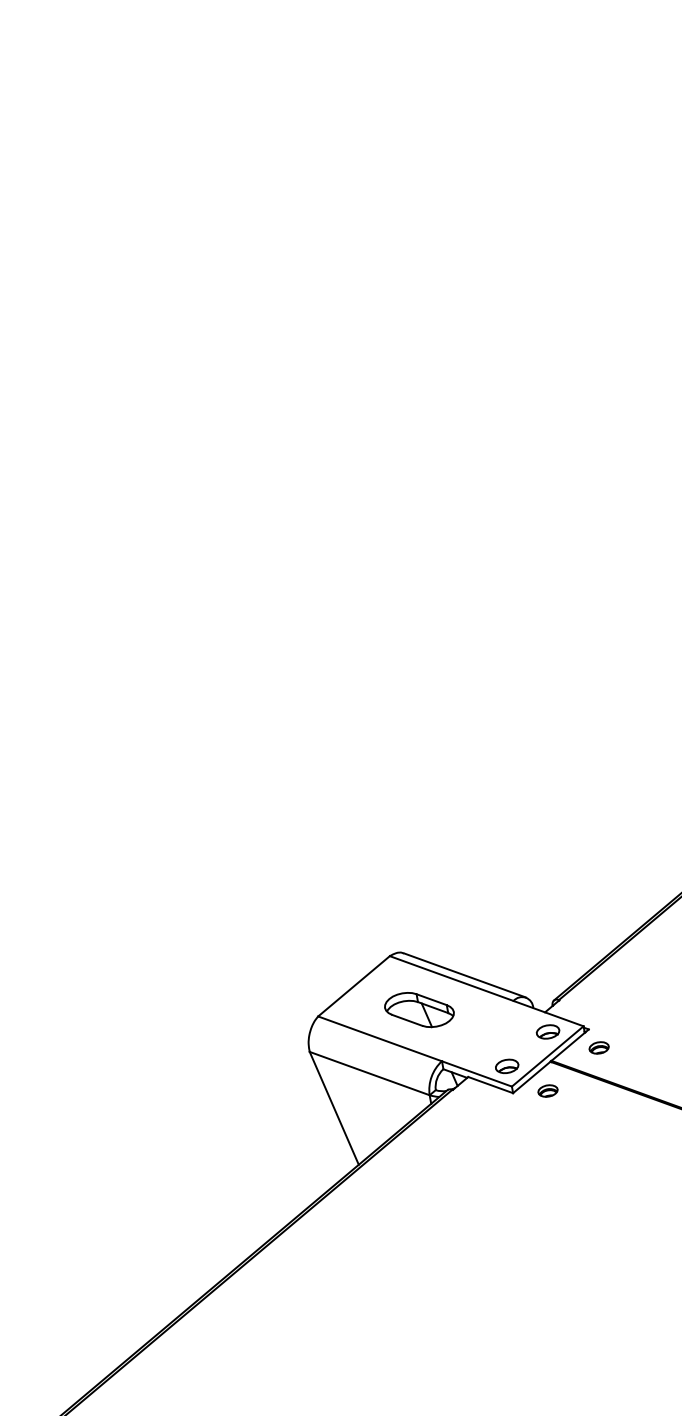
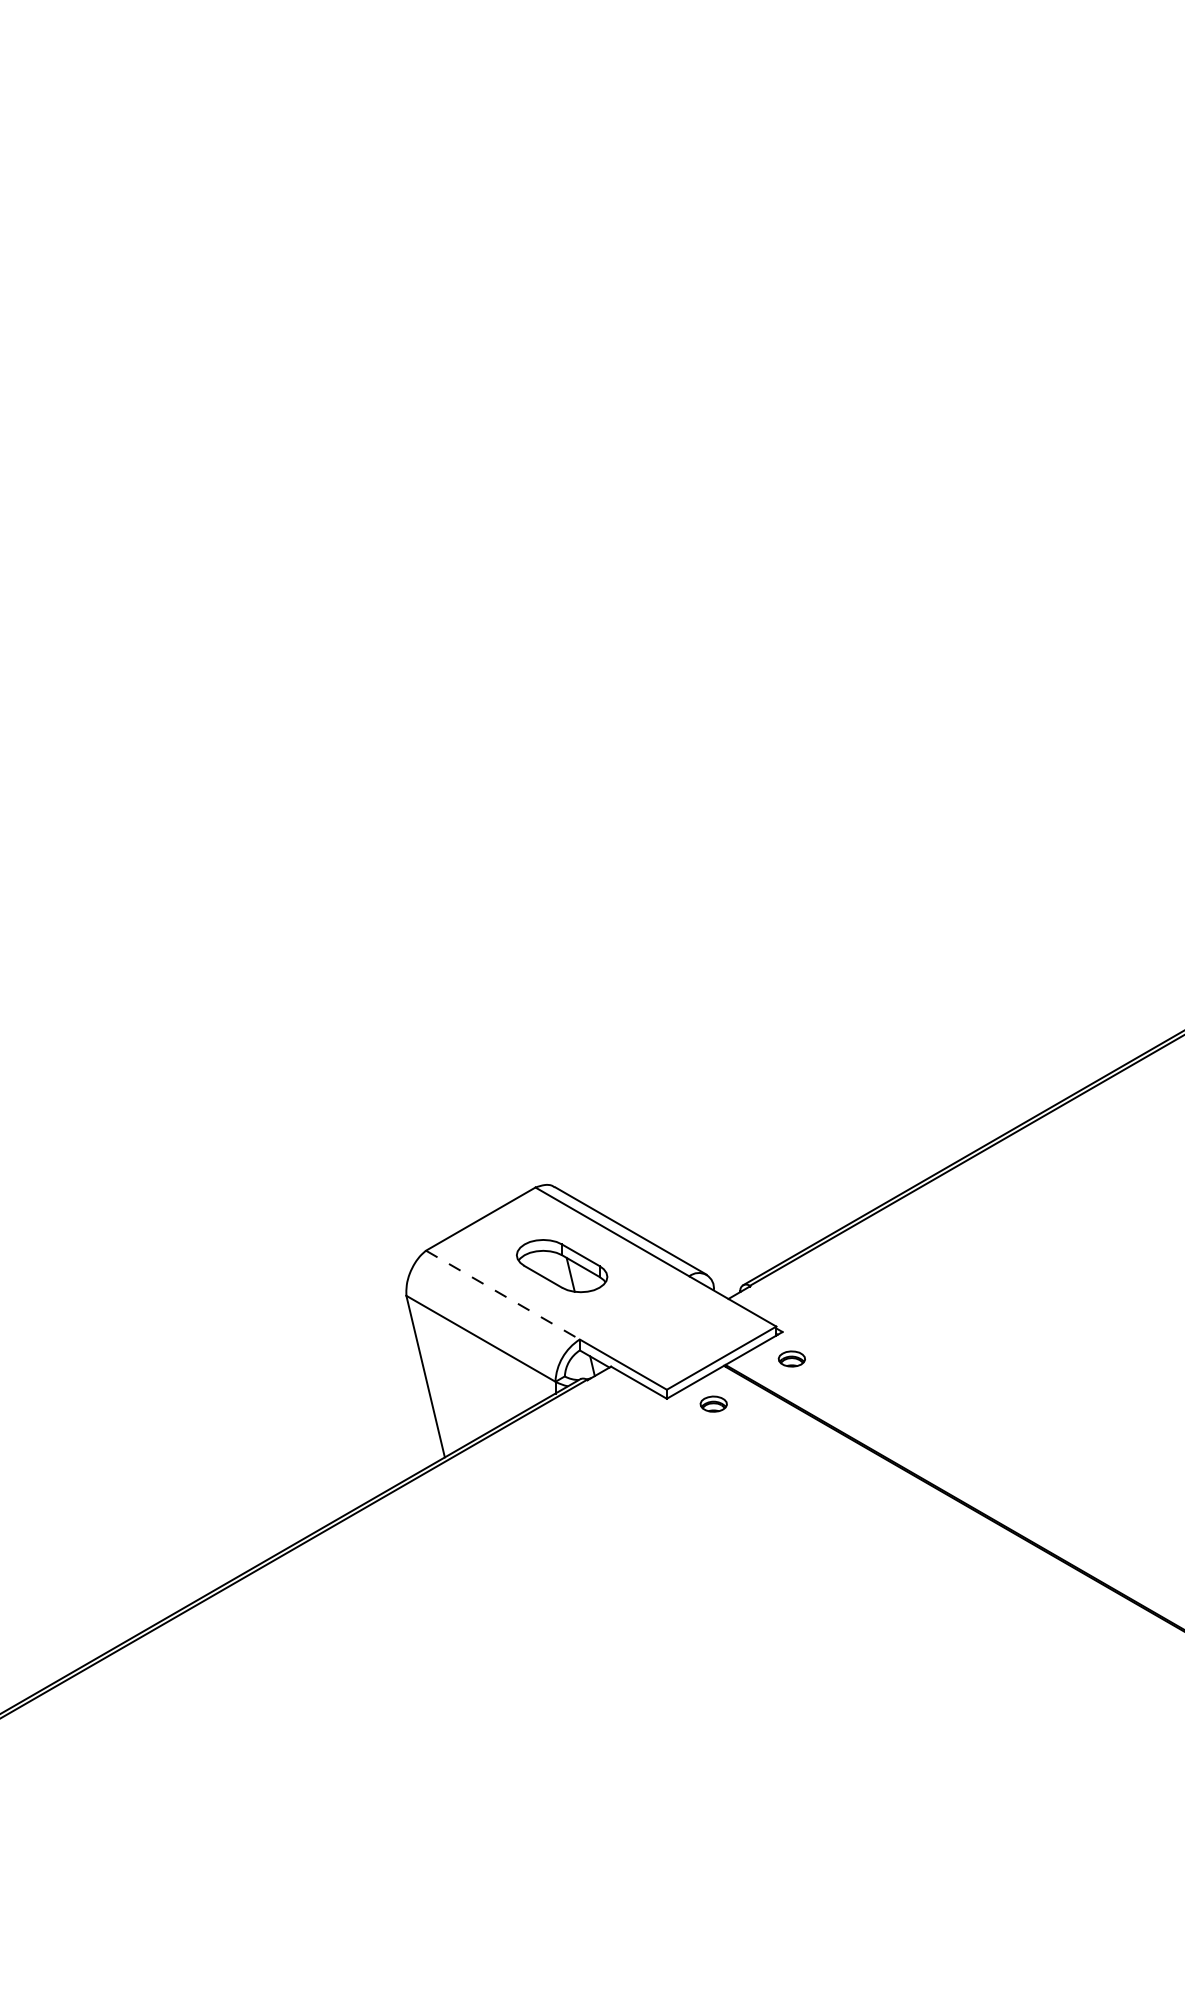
part: (547, 1031) -> (727, 1325), removed
line: (380, 1039) -> (503, 1295), solid -> dashed
part: (507, 1066) -> (665, 1361), removed

